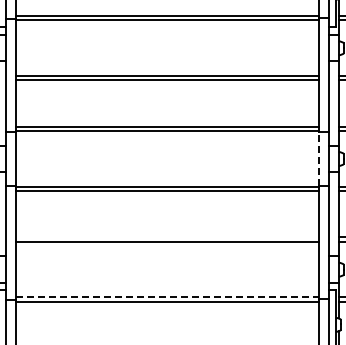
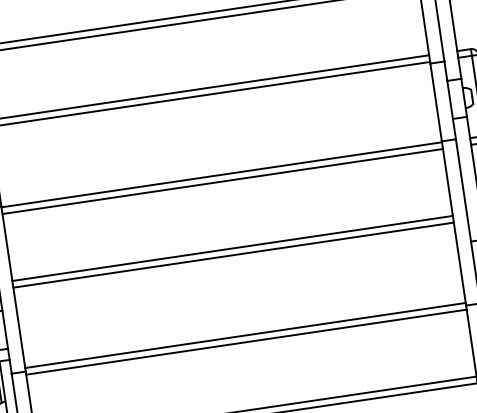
line: (319, 159) -> (436, 102), dashed -> solid
line: (167, 237) -> (232, 248), added
line: (167, 297) -> (245, 335), dashed -> solid

